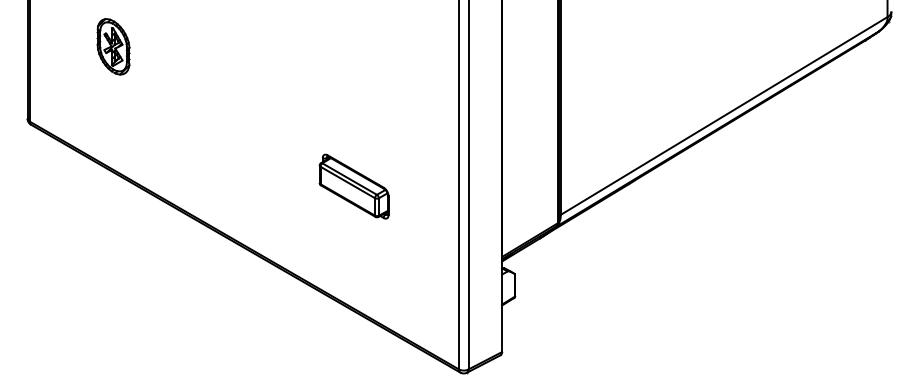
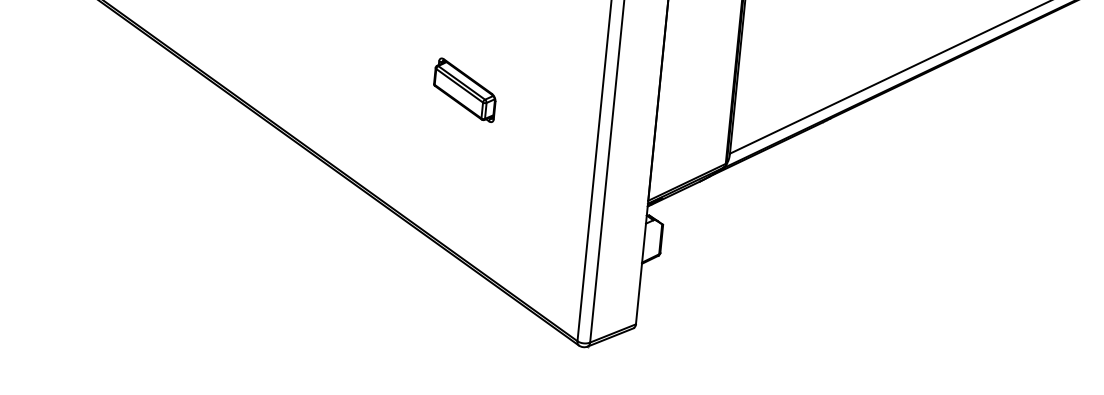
part: (353, 186) -> (464, 89), size x0.7

